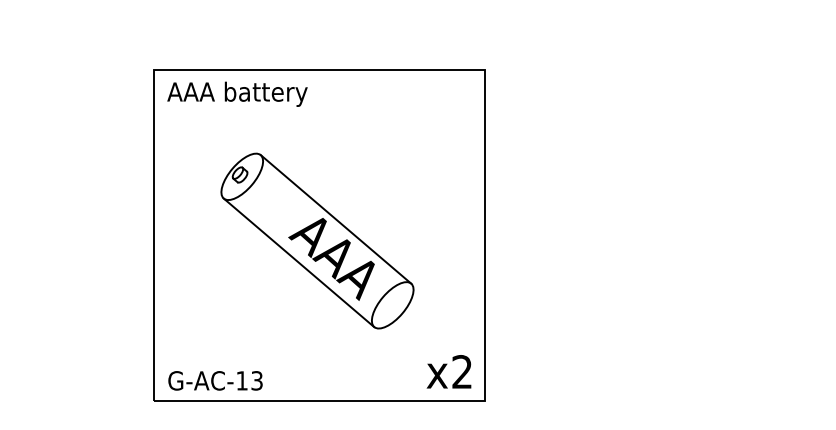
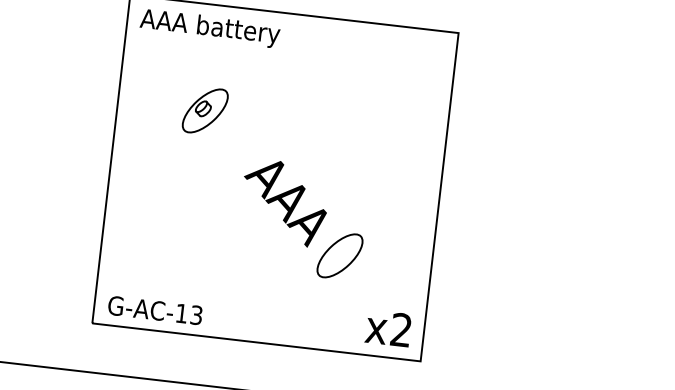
line: (335, 219) -> (293, 164), removed
line: (298, 262) -> (251, 202), removed

